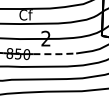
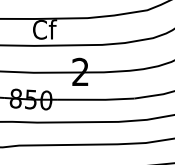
line: (56, 54) -> (99, 100), dashed -> solid

